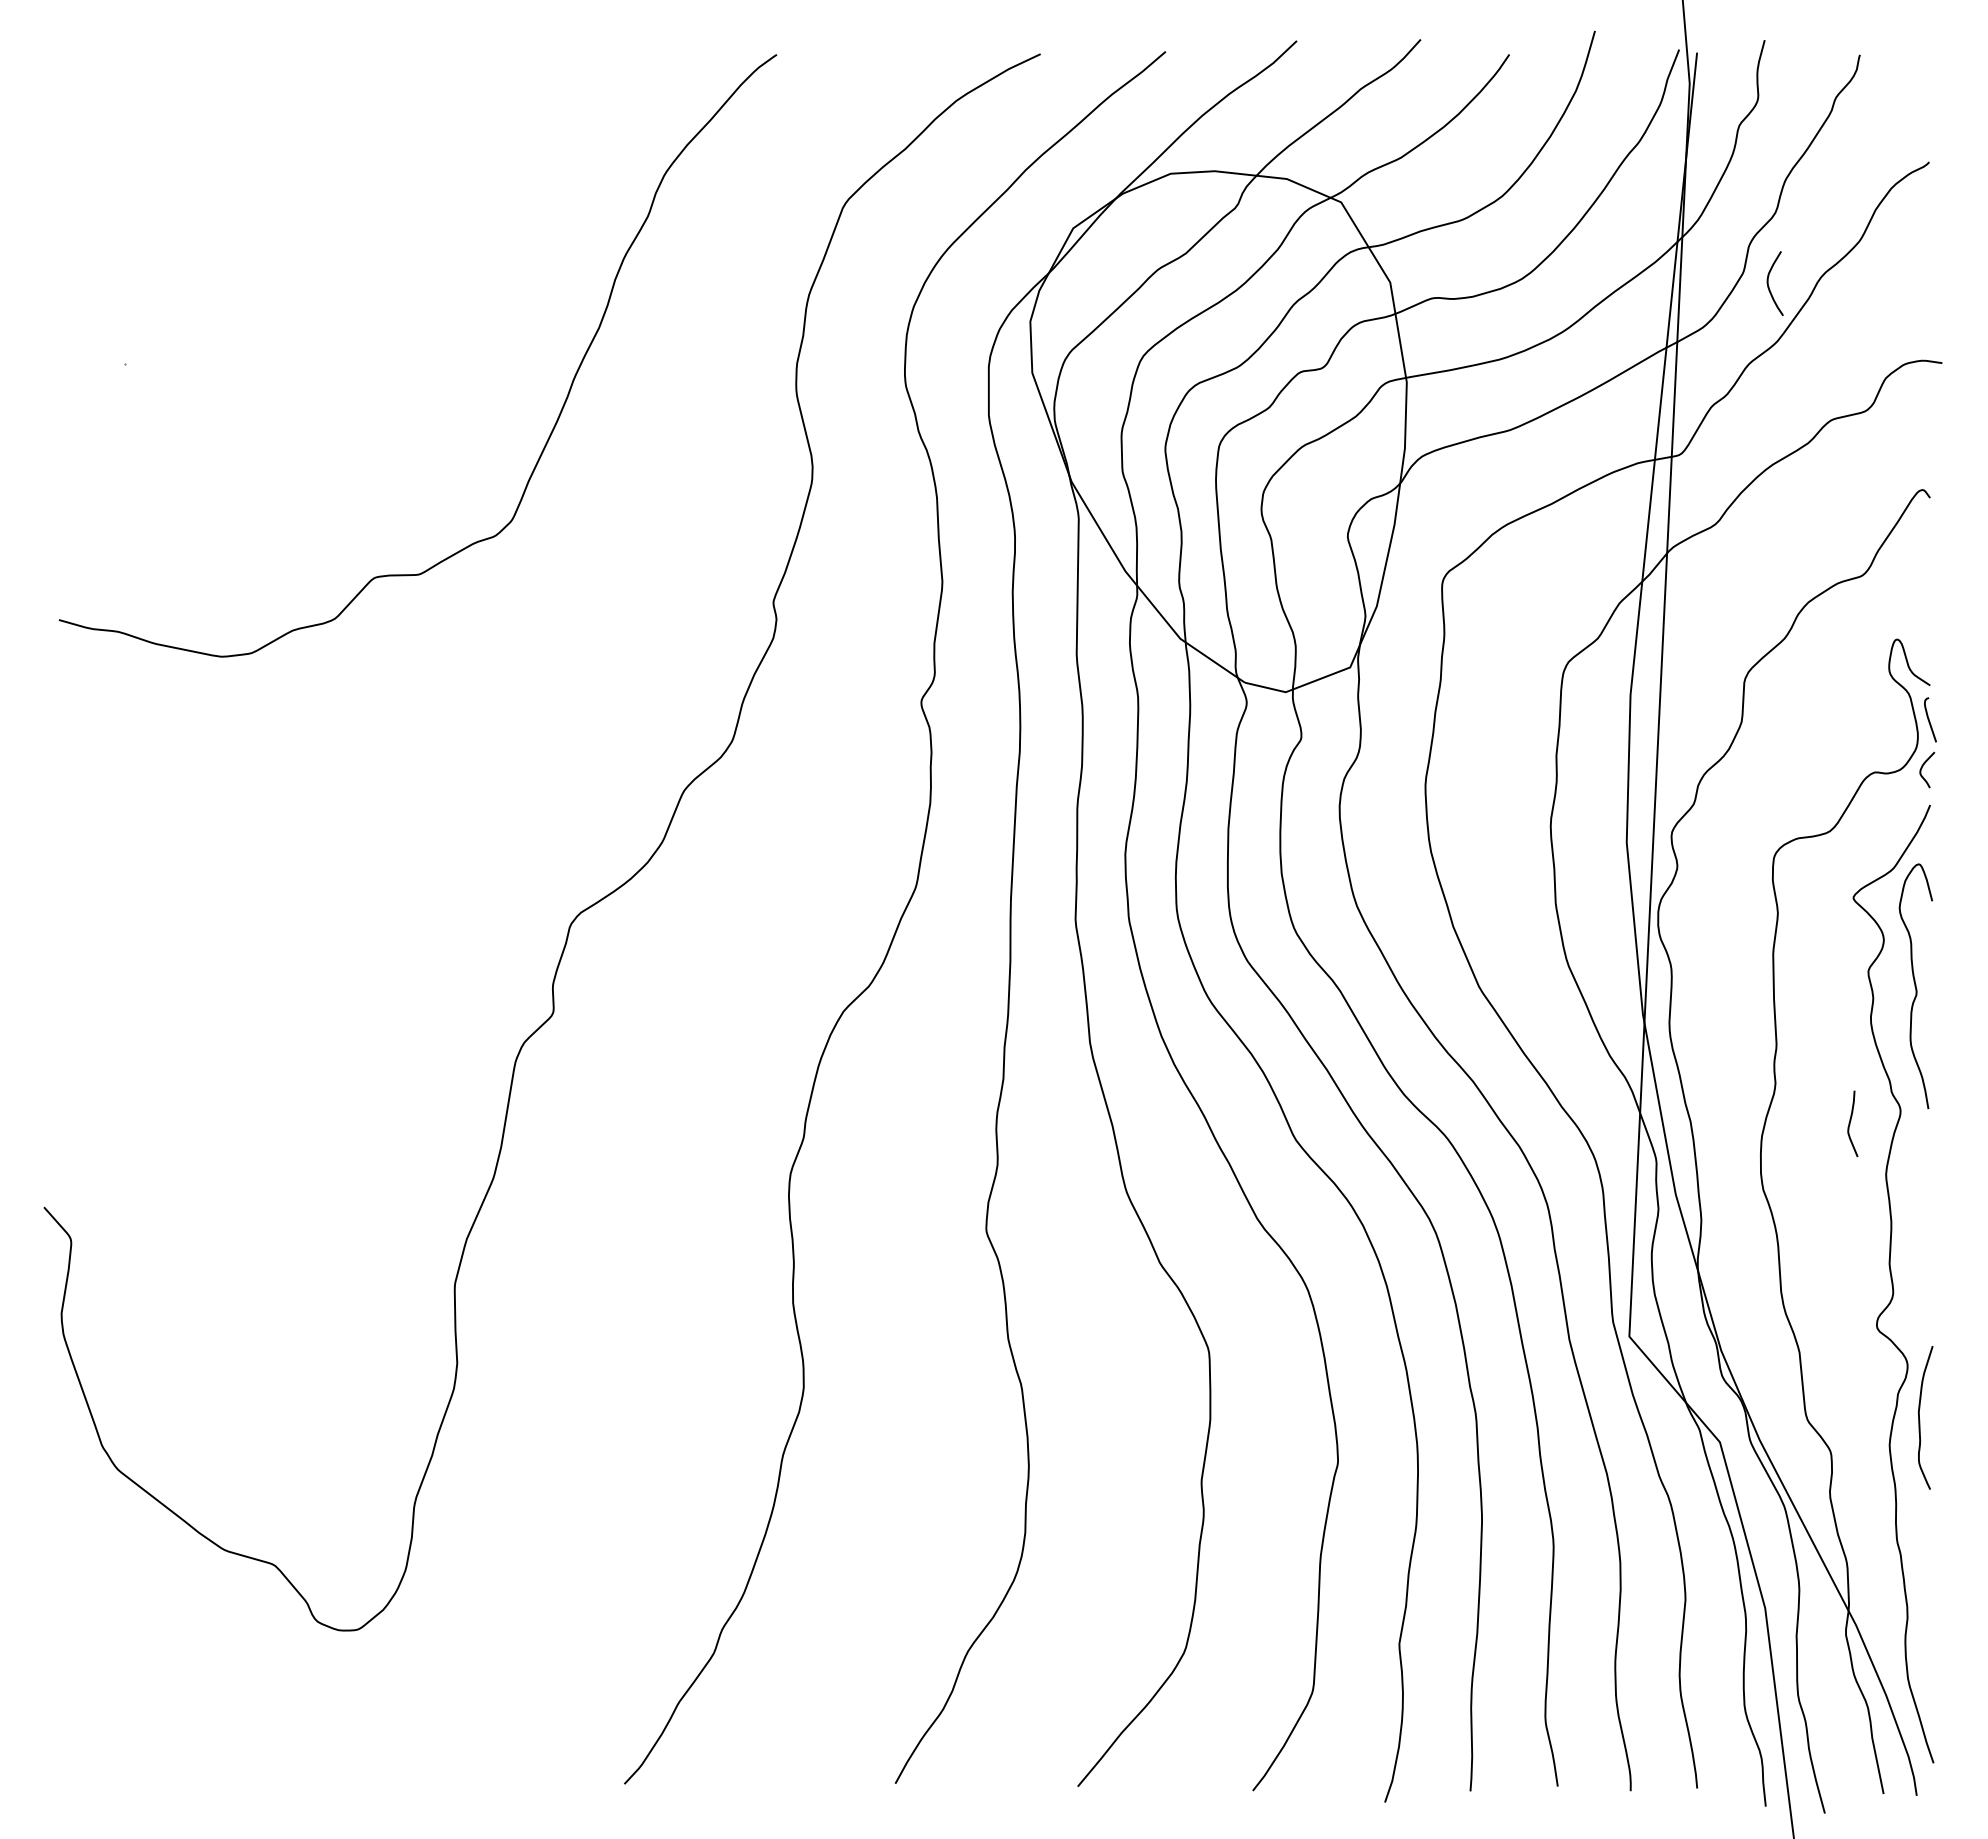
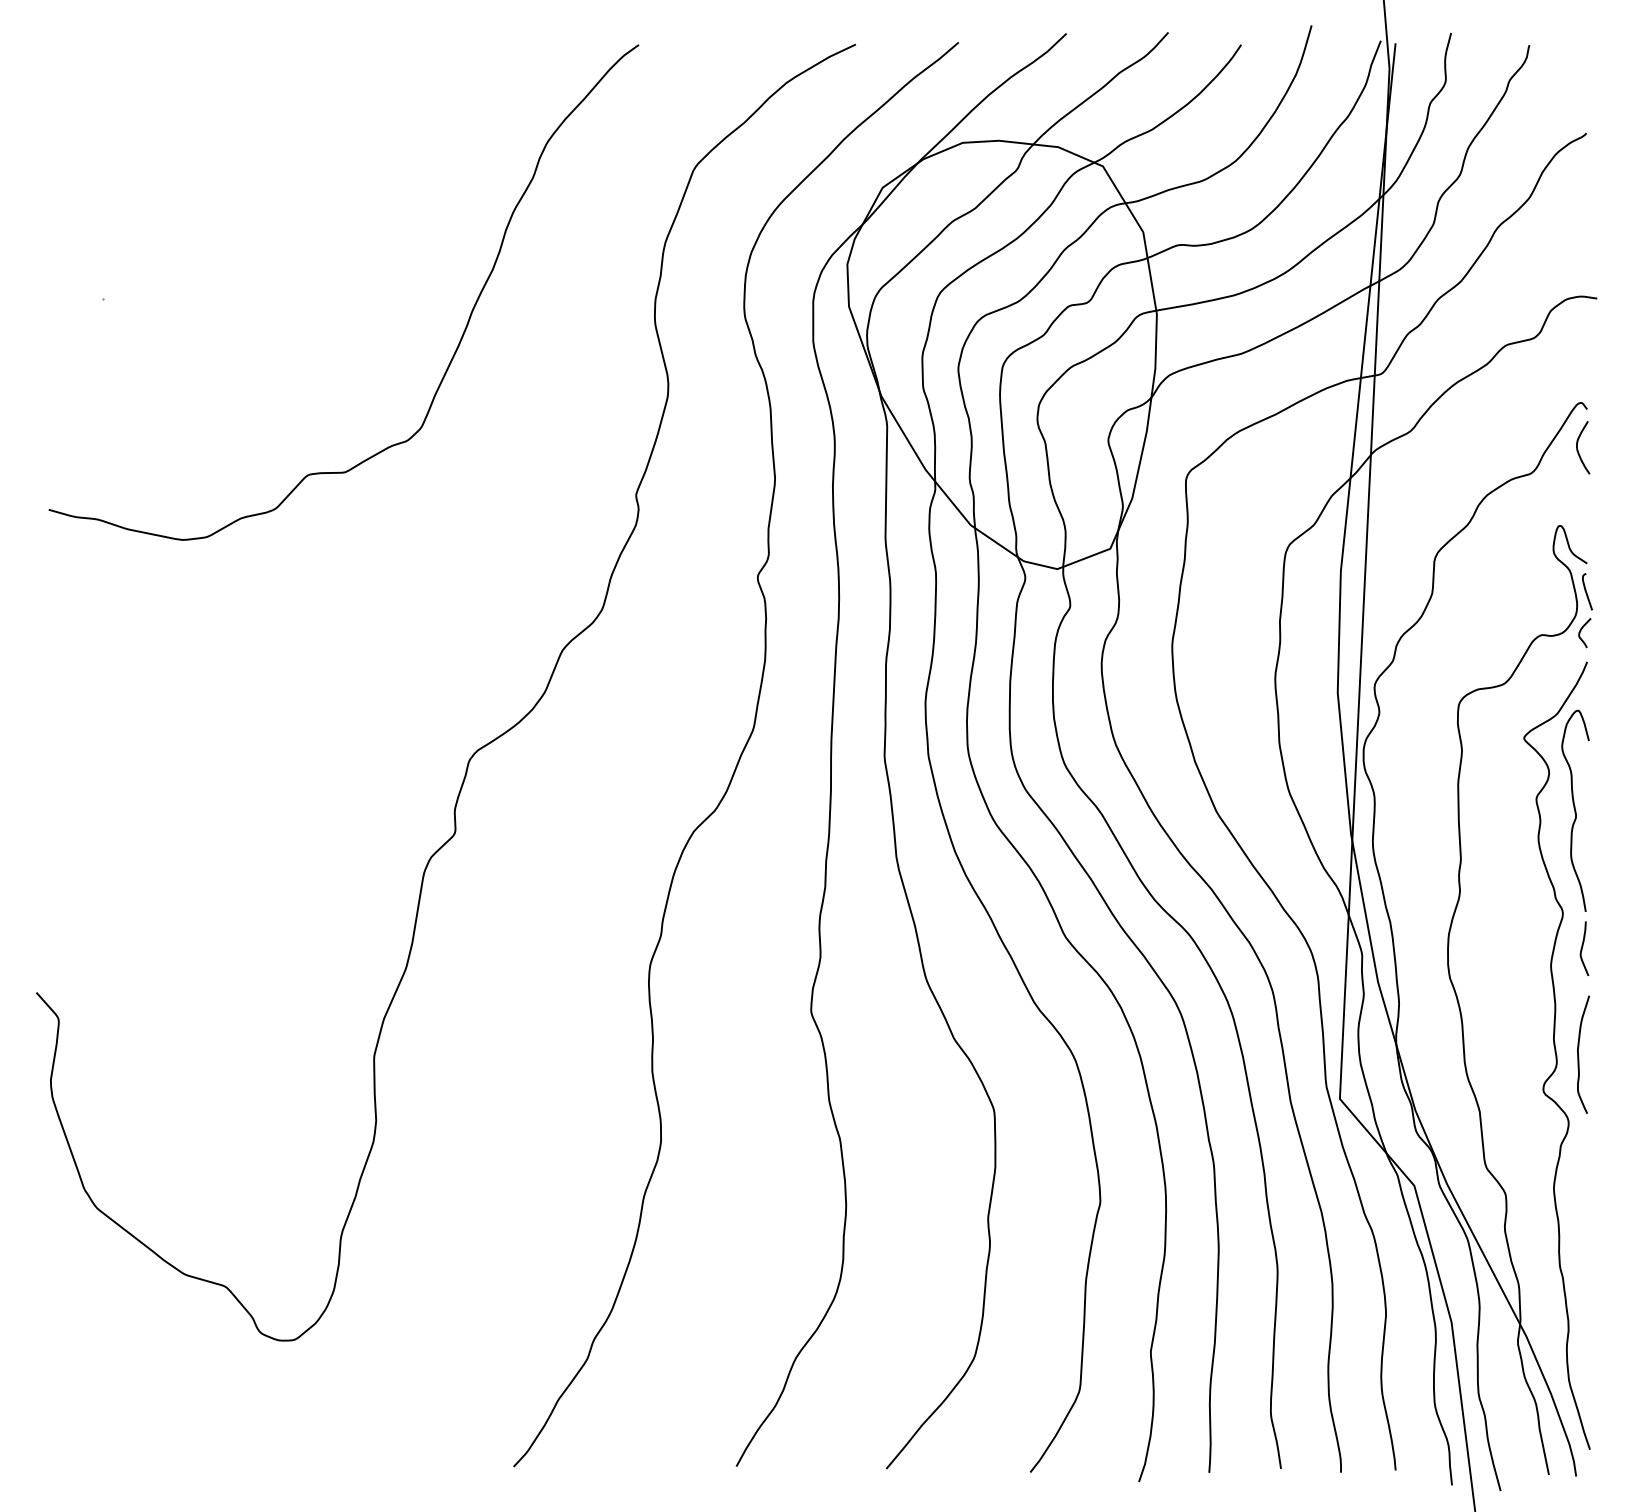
curve: (1769, 286) -> (1578, 450), moved
curve: (1850, 1123) -> (1582, 948), moved
curve: (1920, 1420) -> (1579, 1056), moved

